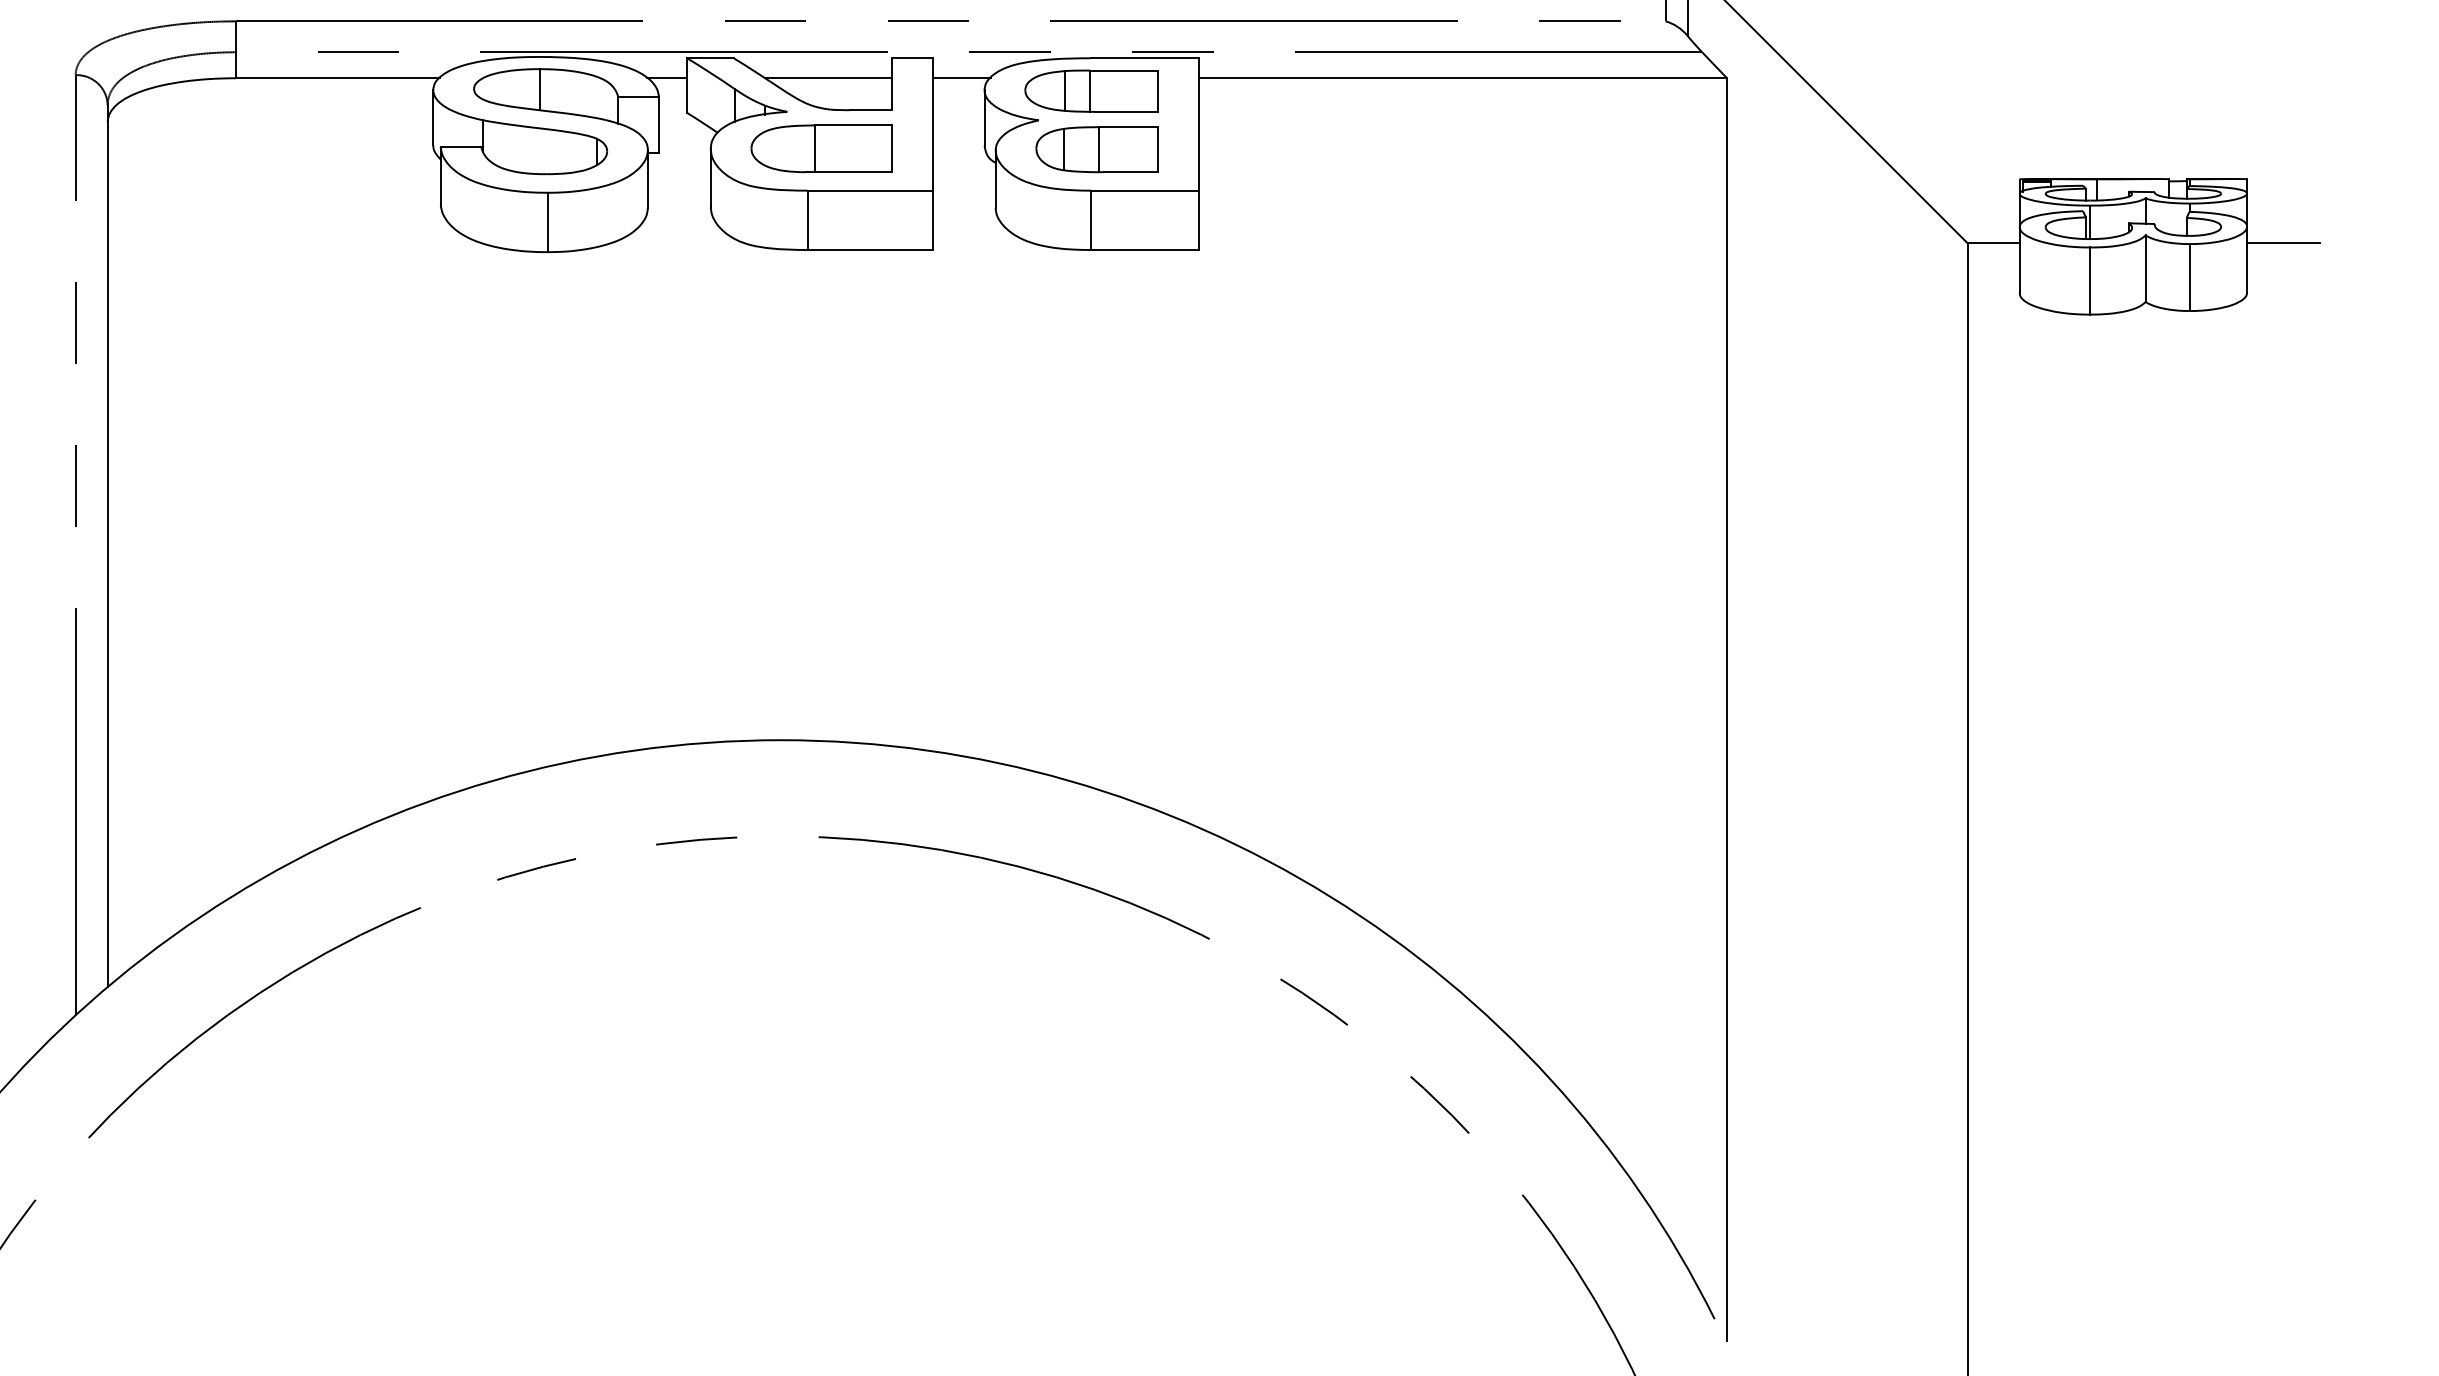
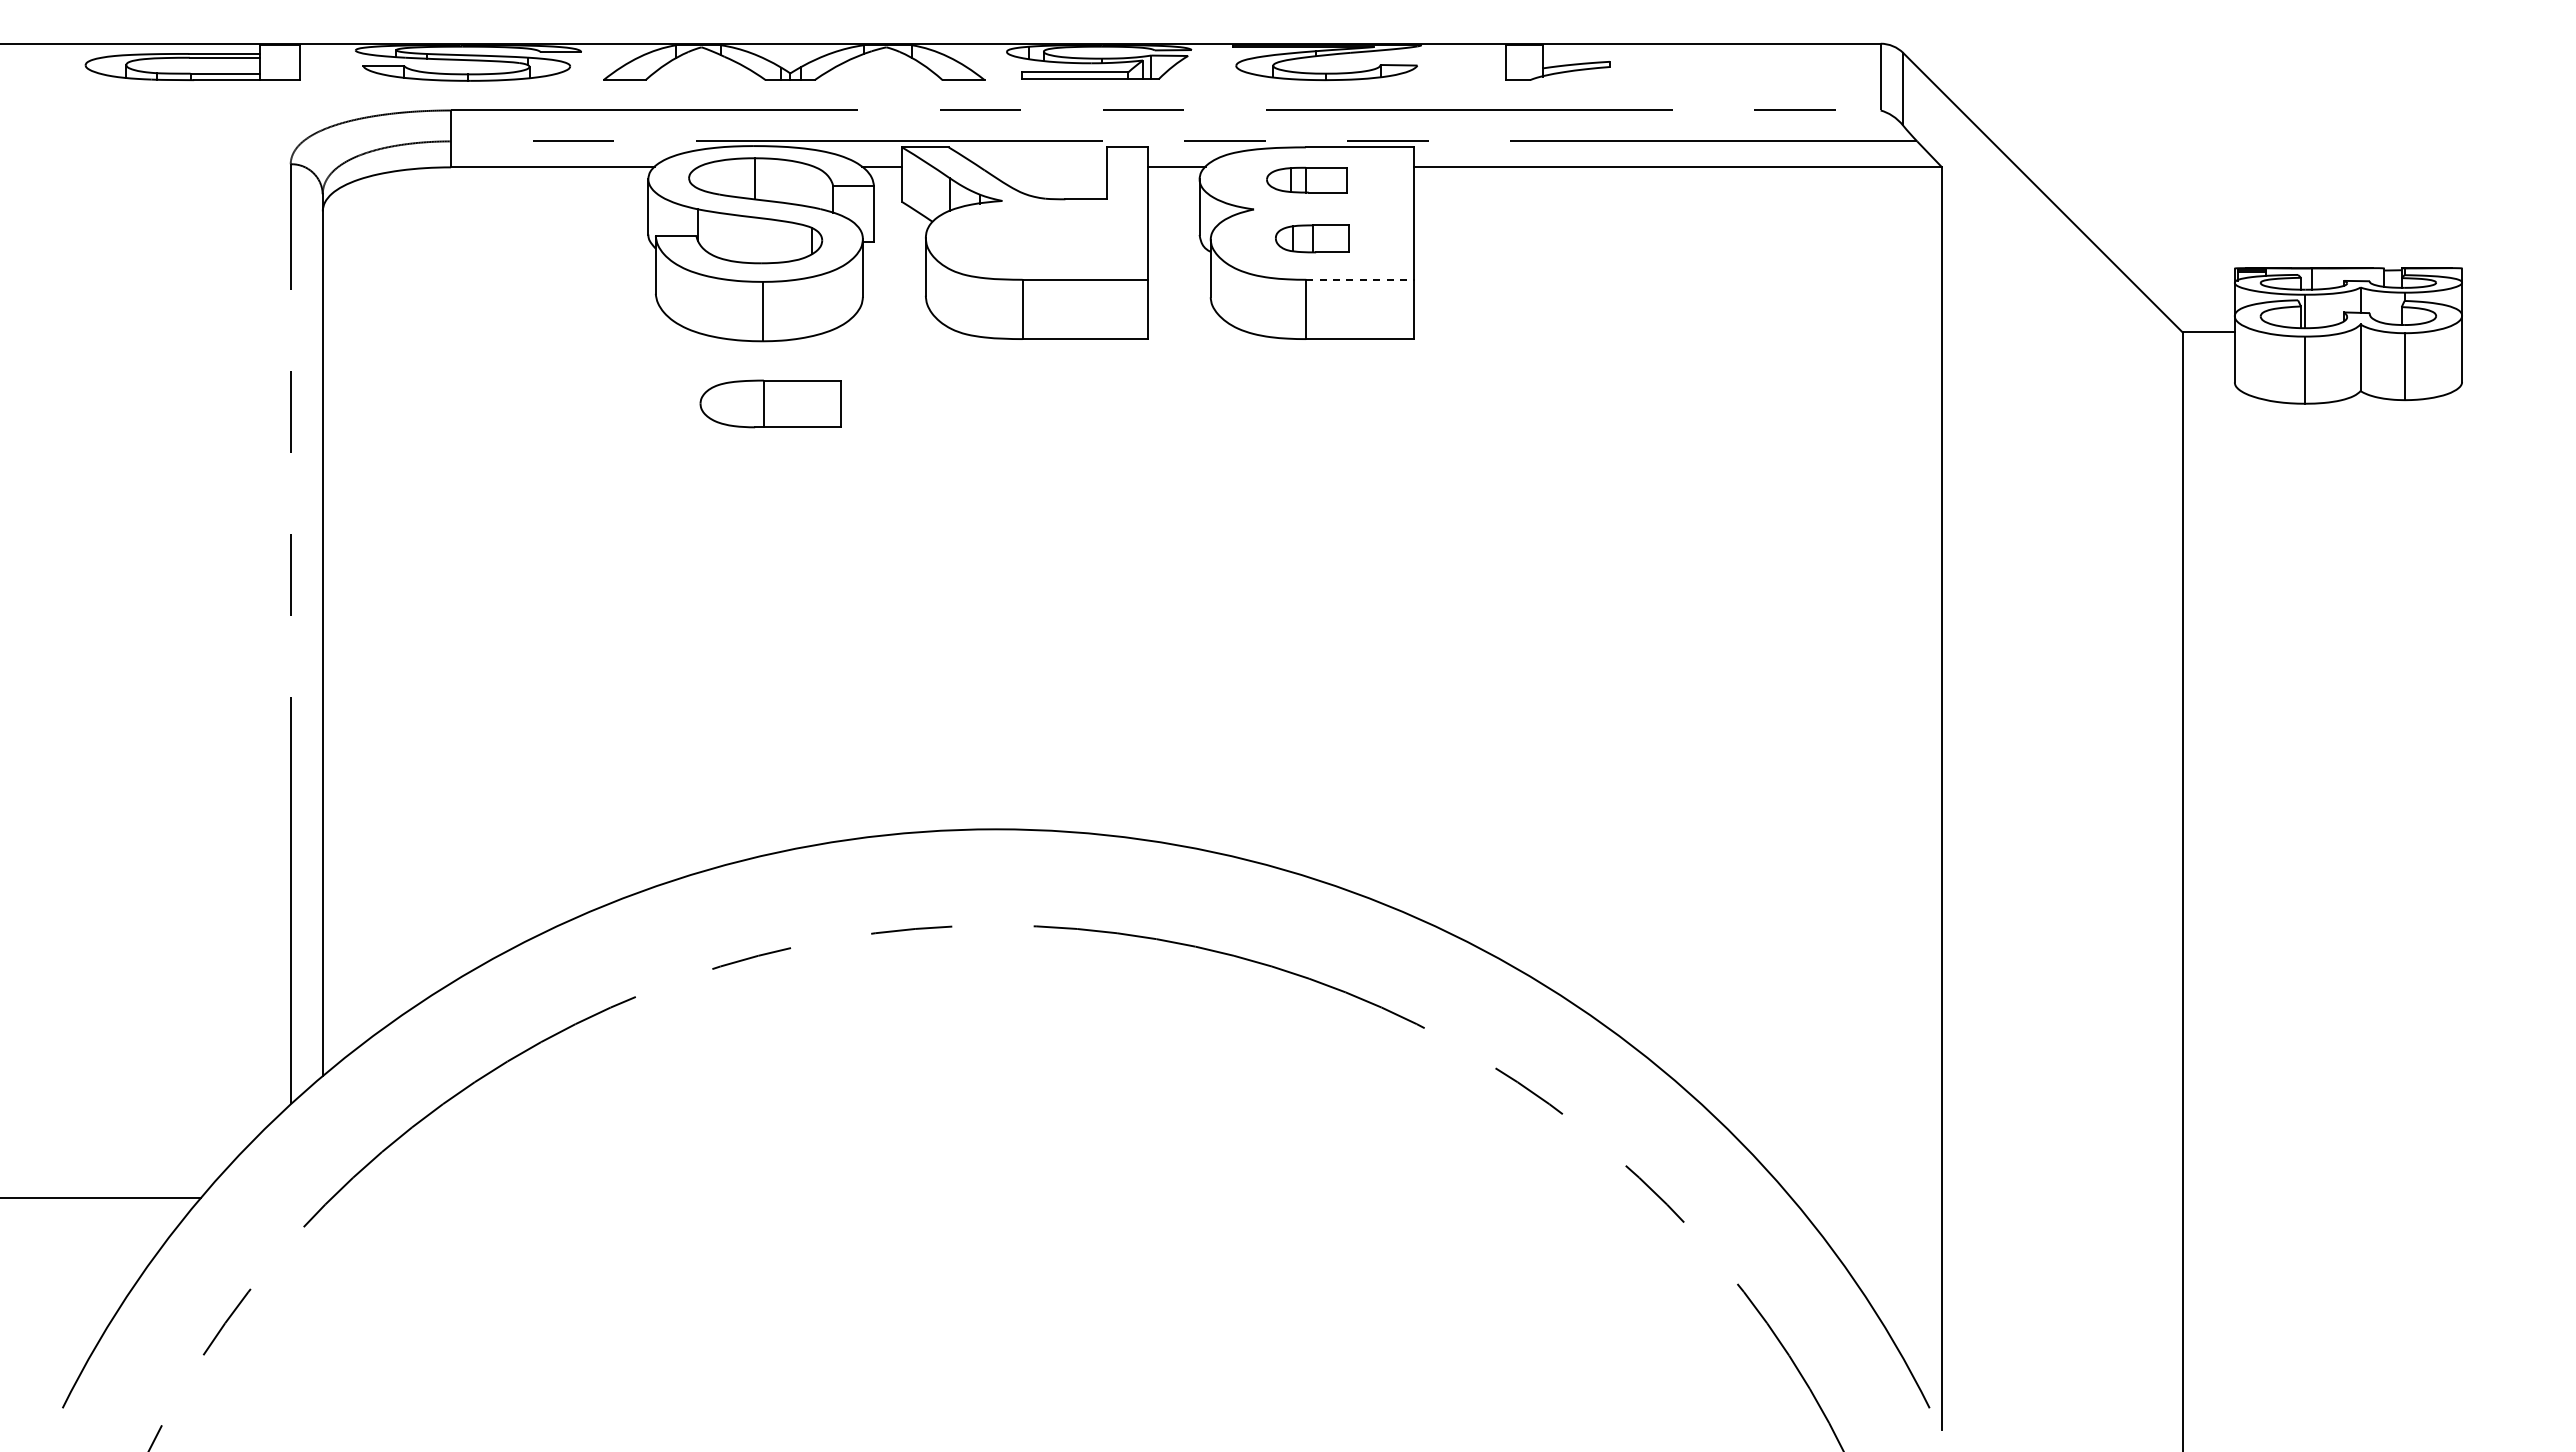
line: (828, 78) -> (1043, 167), removed
part: (1091, 90) -> (1306, 179), size x0.6
part: (821, 148) -> (770, 403), moved
part: (1097, 149) -> (1312, 238), size x0.6
line: (1145, 190) -> (1360, 279), solid -> dashed
line: (2283, 243) -> (2498, 332), removed

